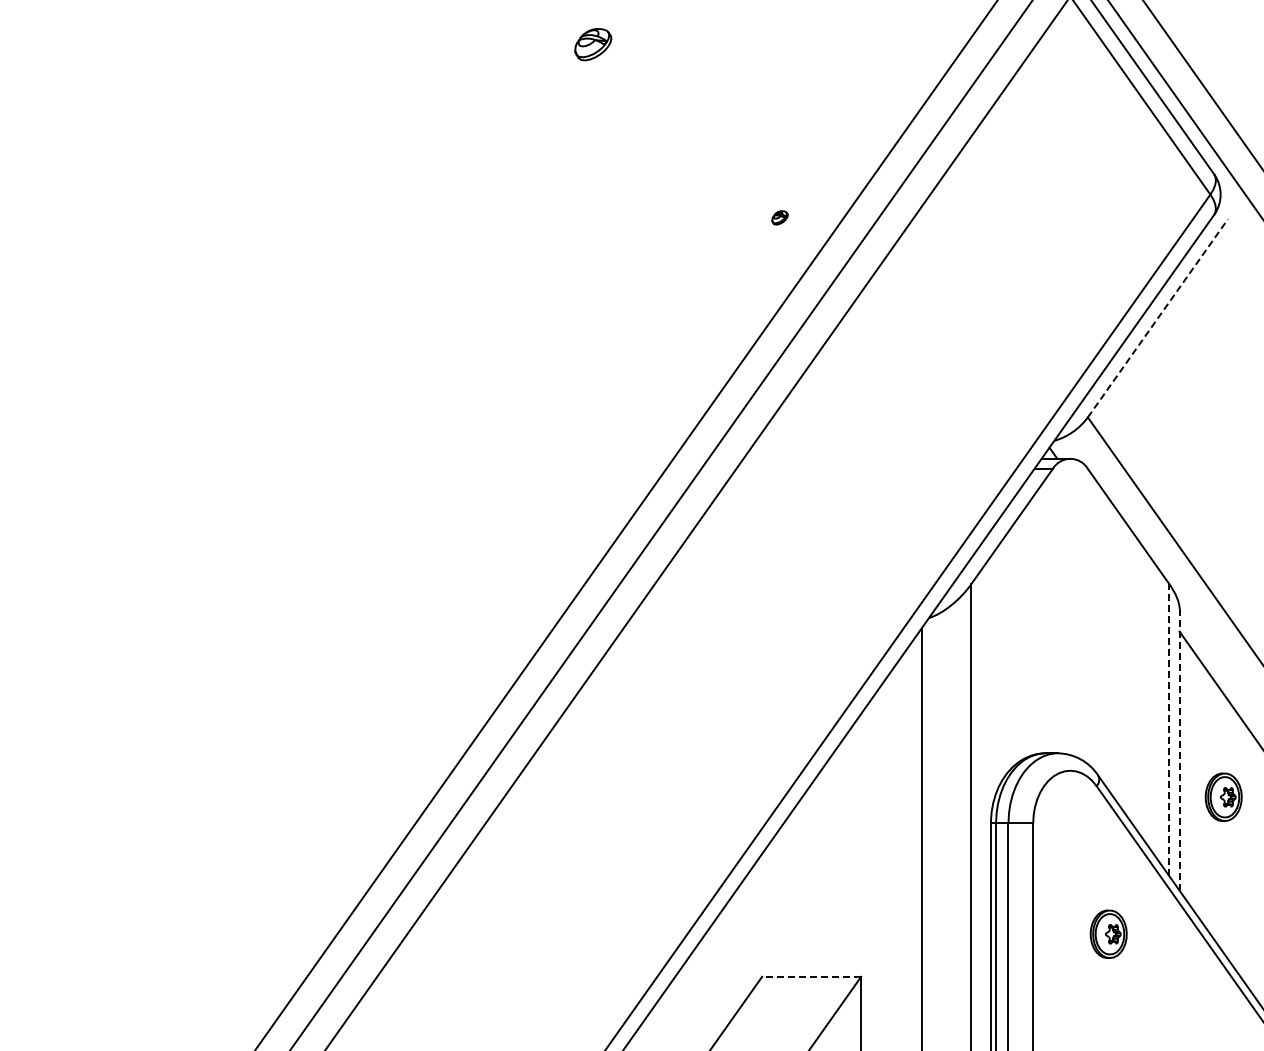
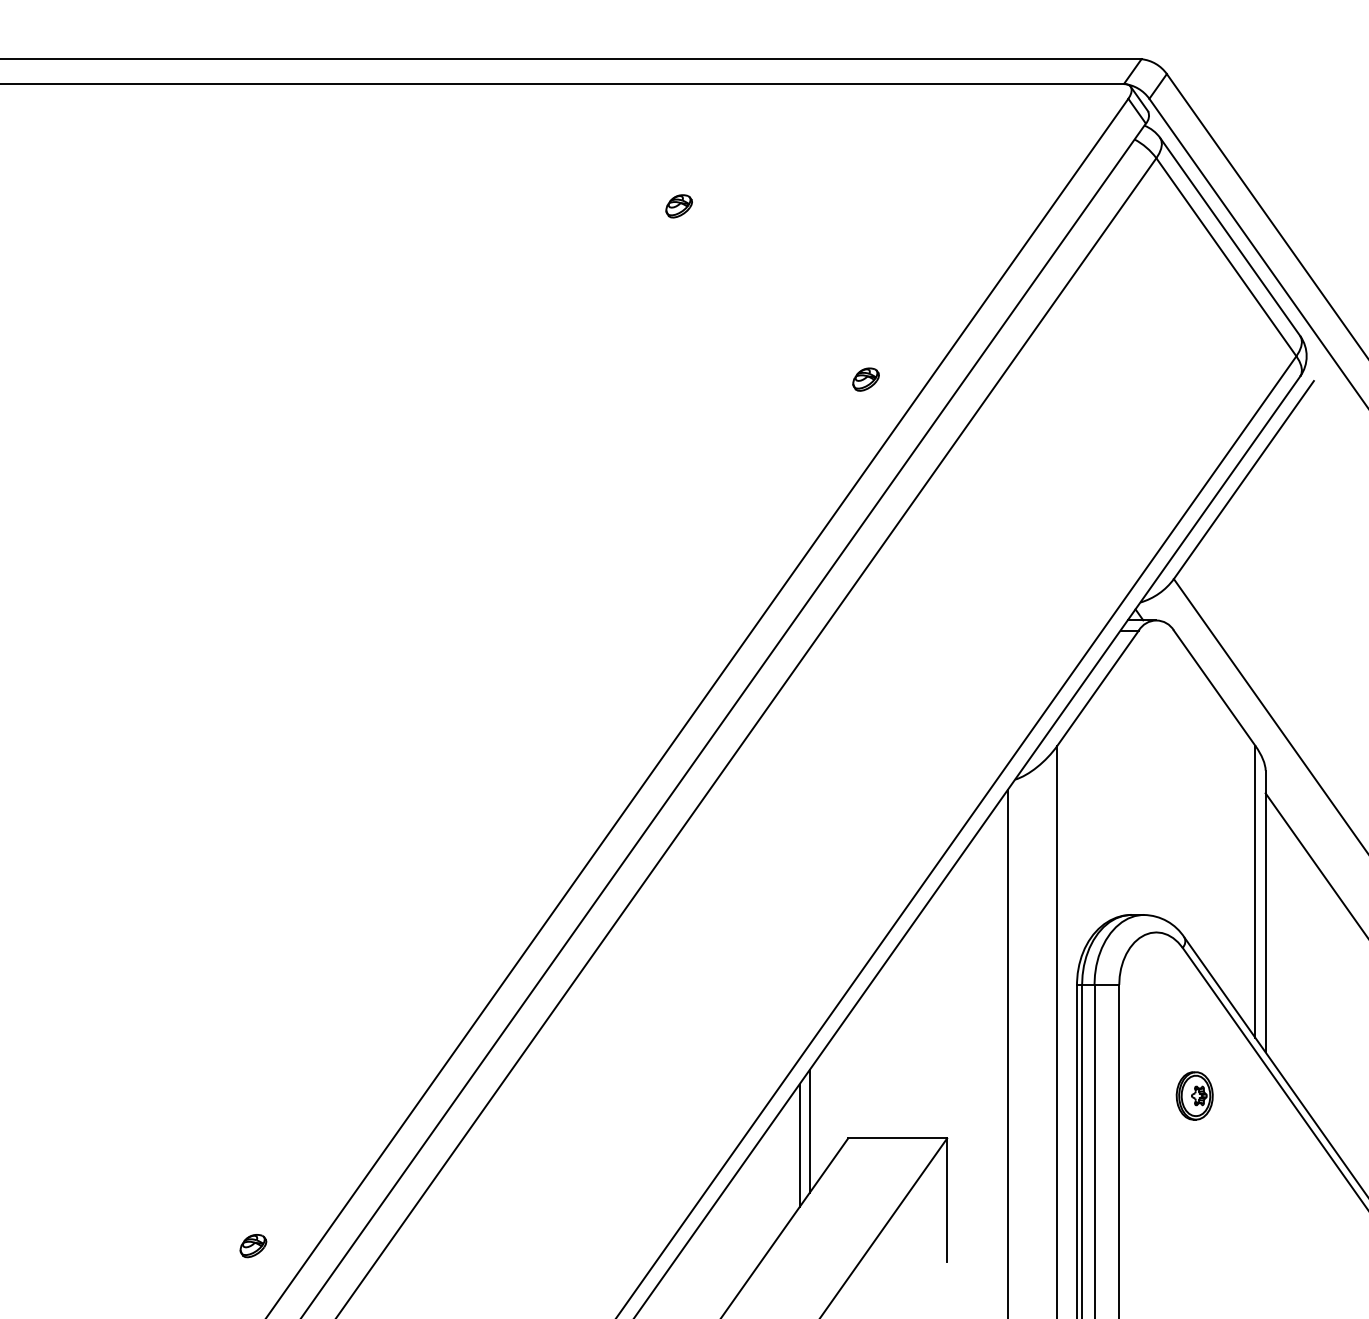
part: (592, 44) -> (678, 206), size x0.71
part: (779, 217) -> (865, 379), size x1.67
line: (1158, 317) -> (1244, 479), dashed -> solid
line: (1169, 729) -> (1255, 891), dashed -> solid
line: (1179, 749) -> (1265, 911), dashed -> solid
part: (1223, 796) -> (1309, 958), removed
line: (723, 969) -> (809, 1131), added
line: (811, 976) -> (897, 1138), dashed -> solid
line: (713, 983) -> (799, 1145), added

